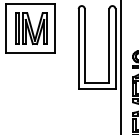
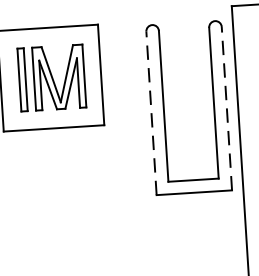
line: (78, 48) -> (150, 112), solid -> dashed
line: (115, 48) -> (226, 107), solid -> dashed

